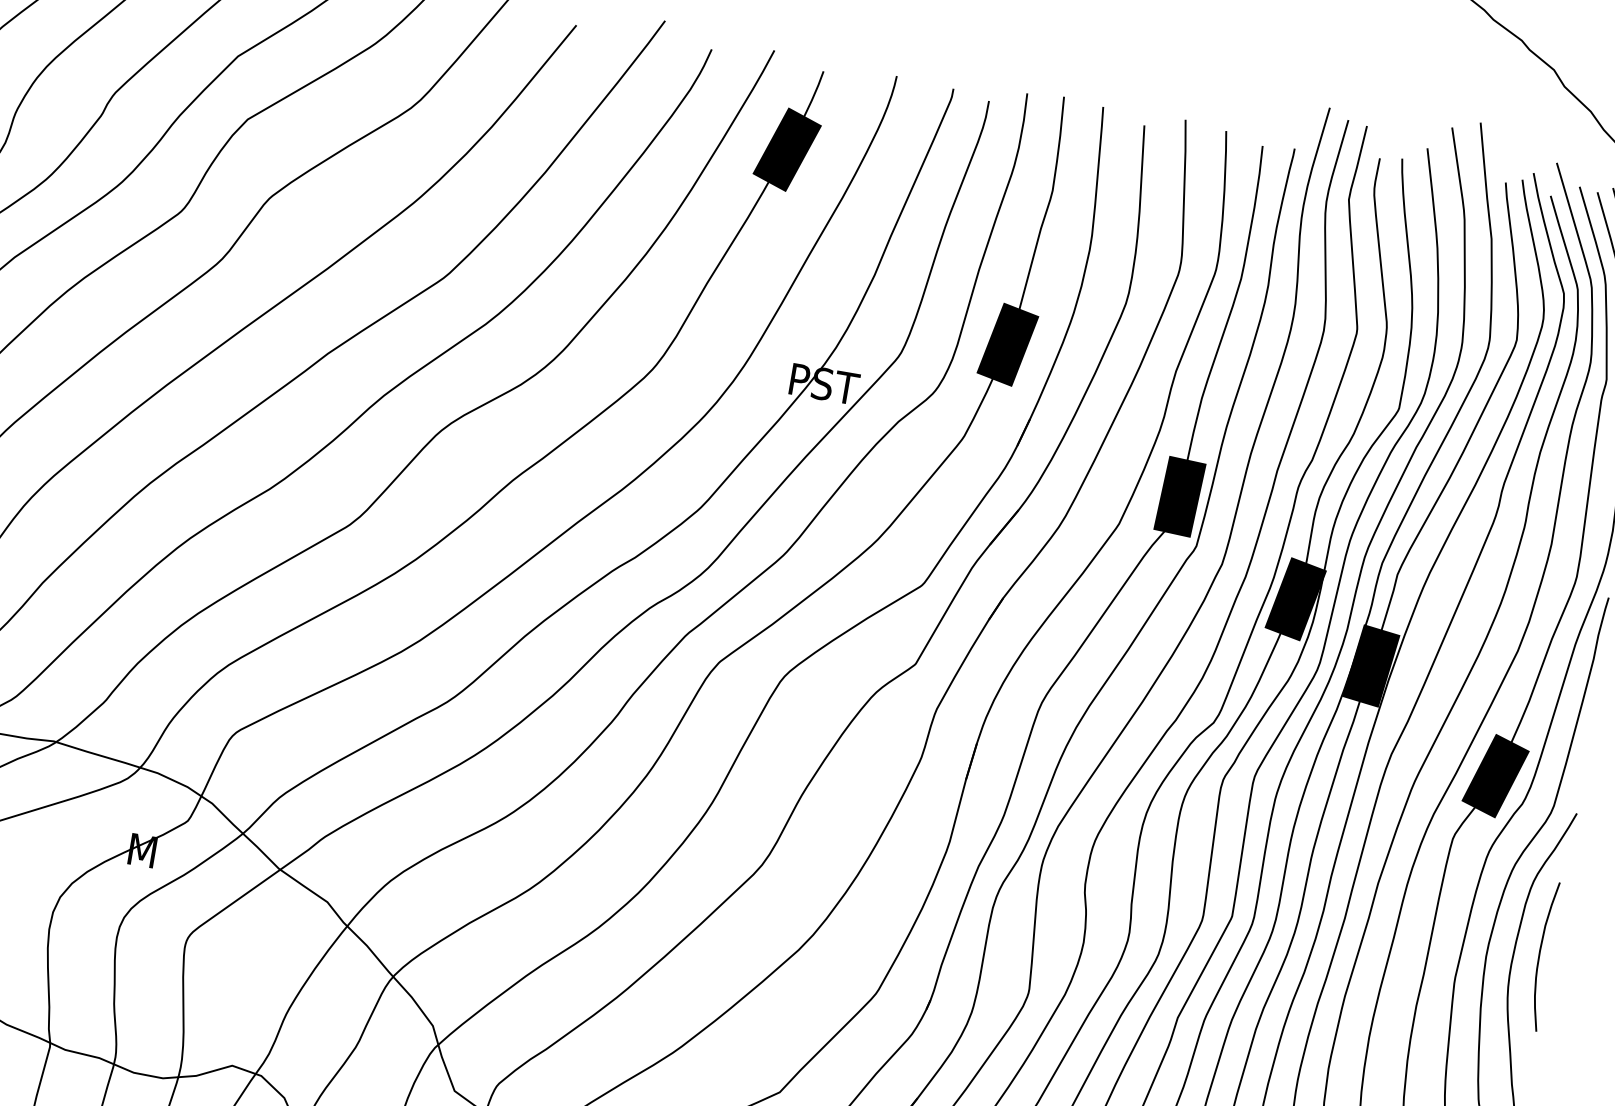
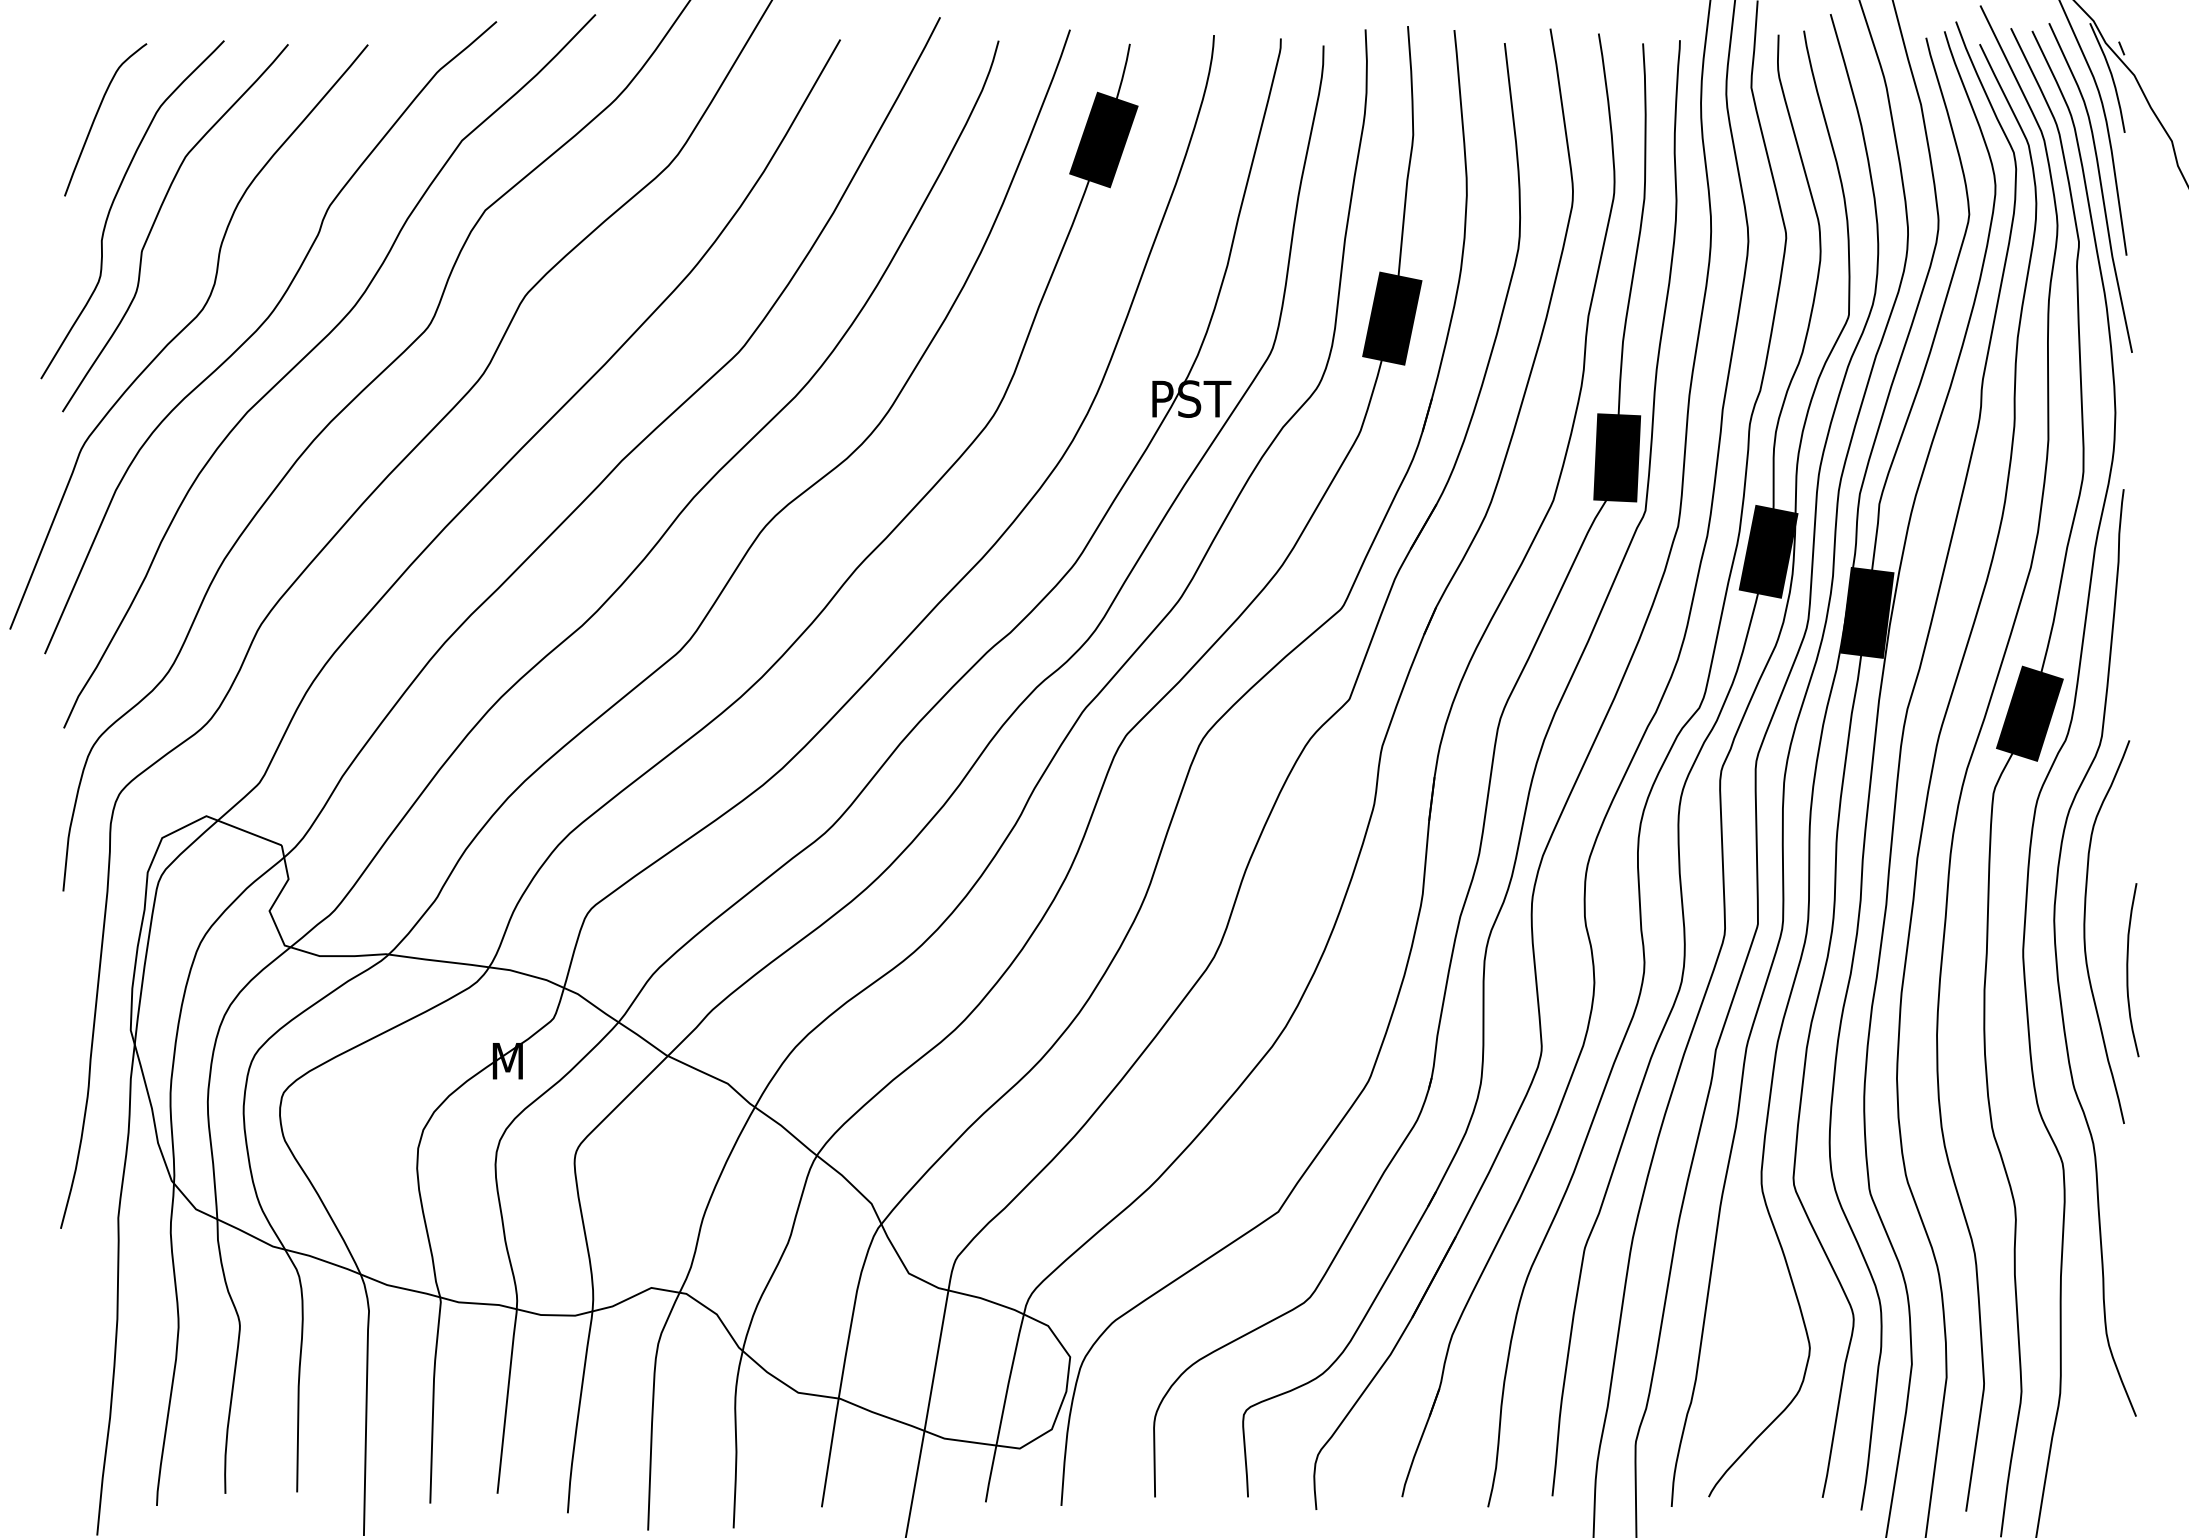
curve: (1540, 956) -> (2128, 970), moved

